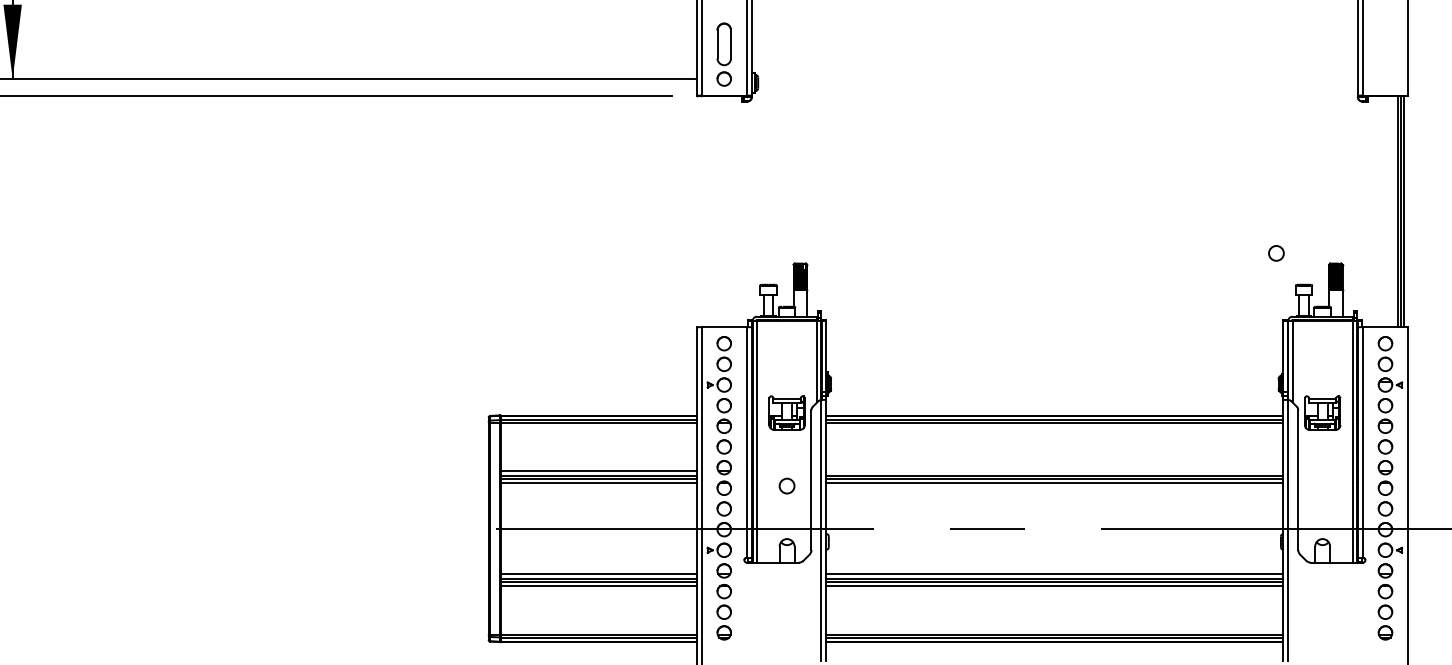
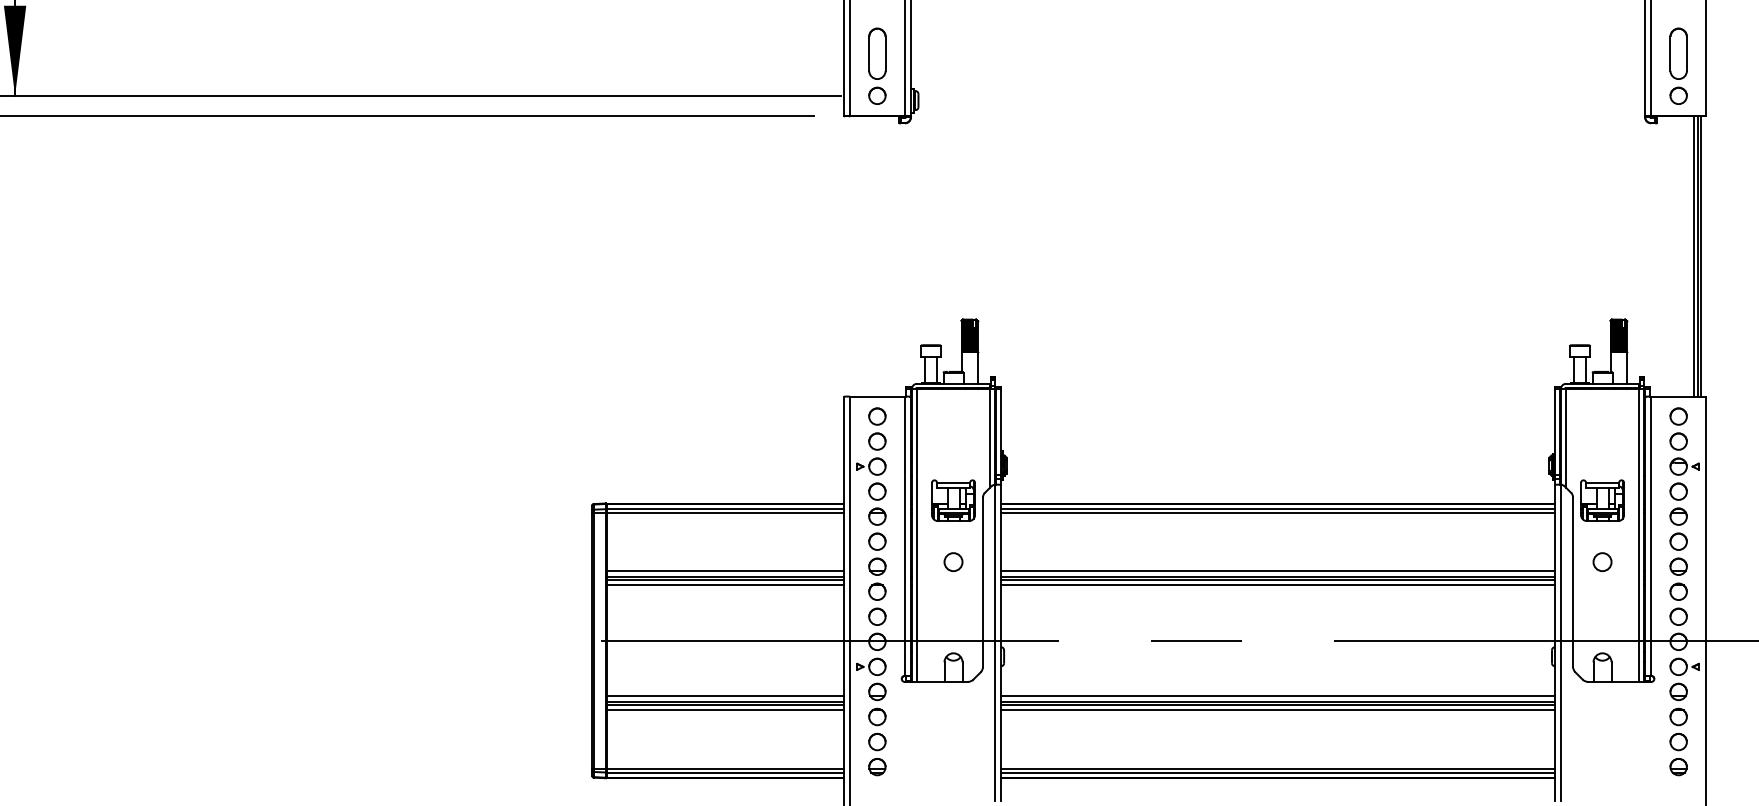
part: (1385, 53) -> (1678, 65), added
circle: (1276, 253) -> (1602, 562), moved
line: (1054, 471) -> (1277, 571), added
circle: (787, 486) -> (953, 562), moved

